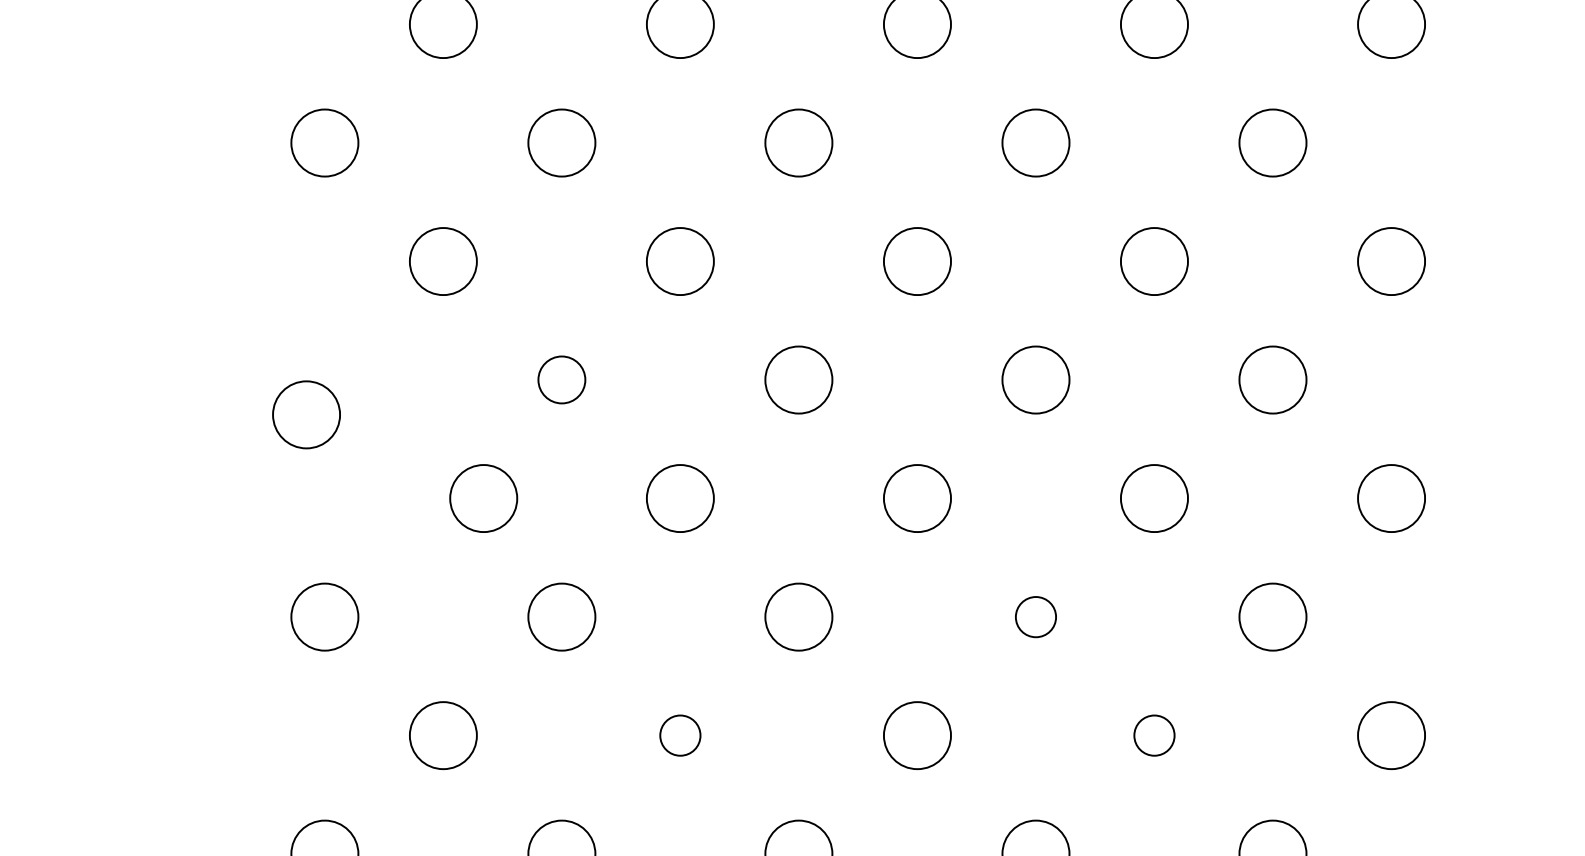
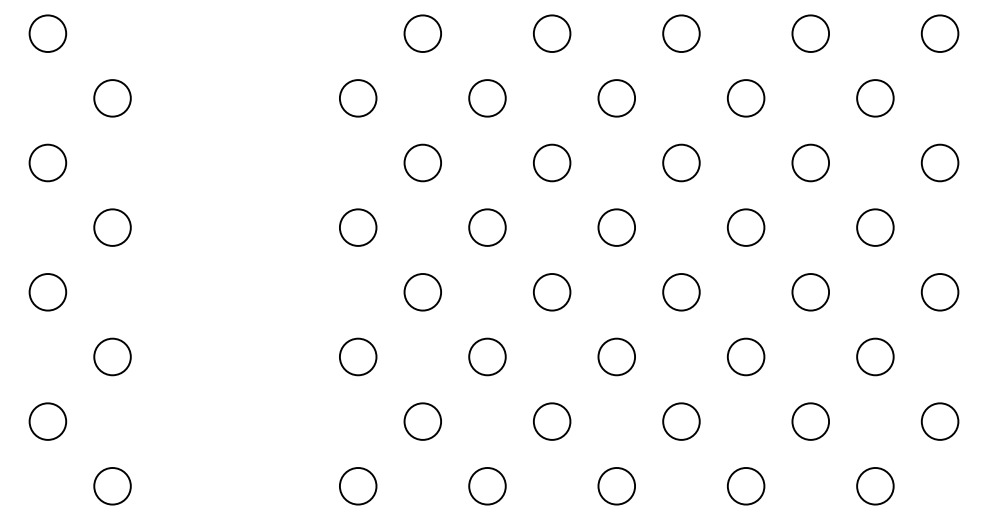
circle: (561, 379) -> (487, 227), size x1.43
circle: (307, 414) -> (358, 227), moved
circle: (483, 498) -> (422, 292), moved
circle: (1034, 616) -> (745, 356), size x1.67
circle: (679, 735) -> (551, 421), size x1.67
circle: (1154, 735) -> (810, 421), size x1.67

